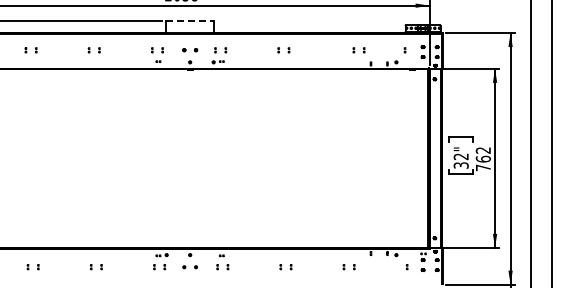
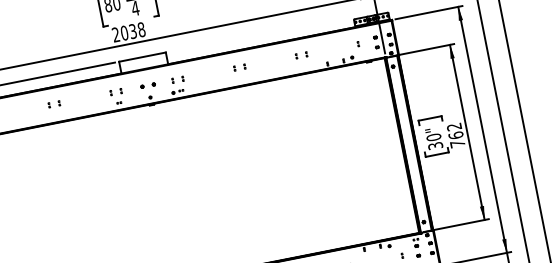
line: (190, 21) -> (142, 57), dashed -> solid
part: (358, 50) -> (301, 55), moved
text: (460, 156) -> (433, 137), 32" -> 30"

